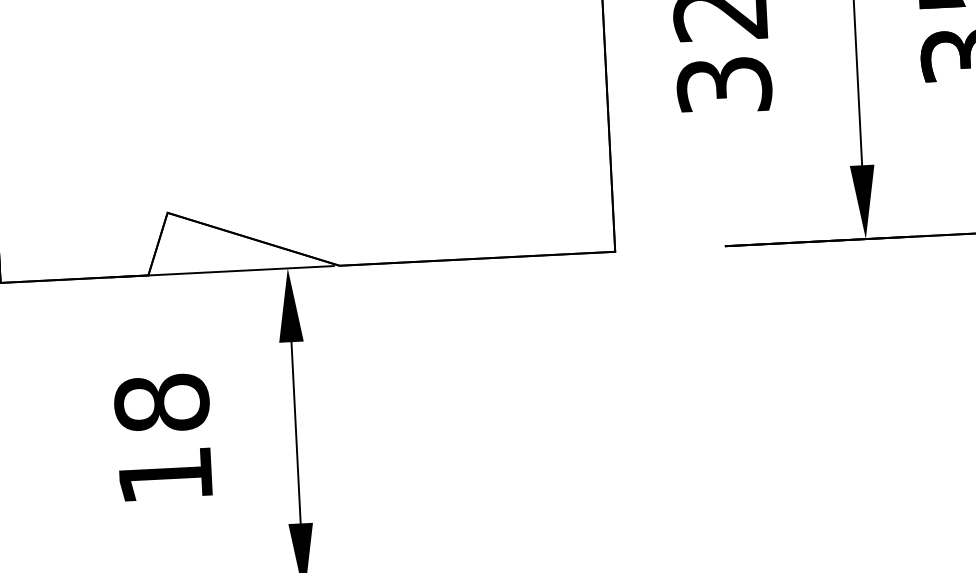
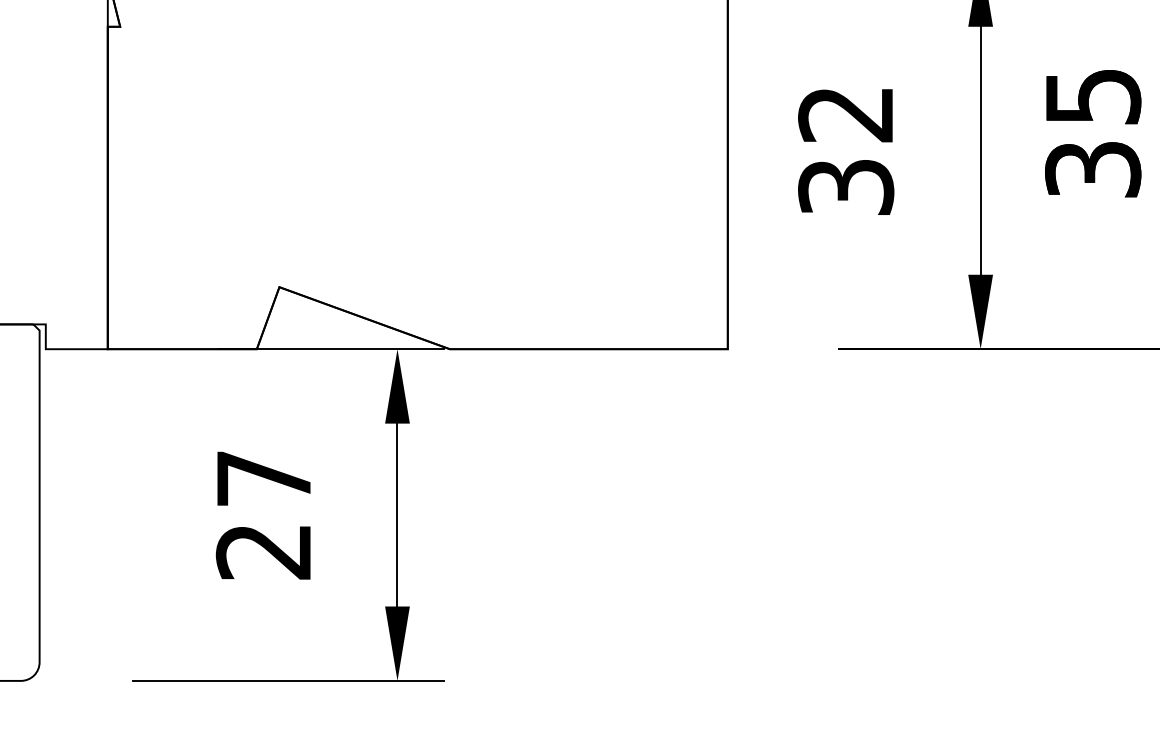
text: (163, 438) -> (263, 514), 18 -> 27

